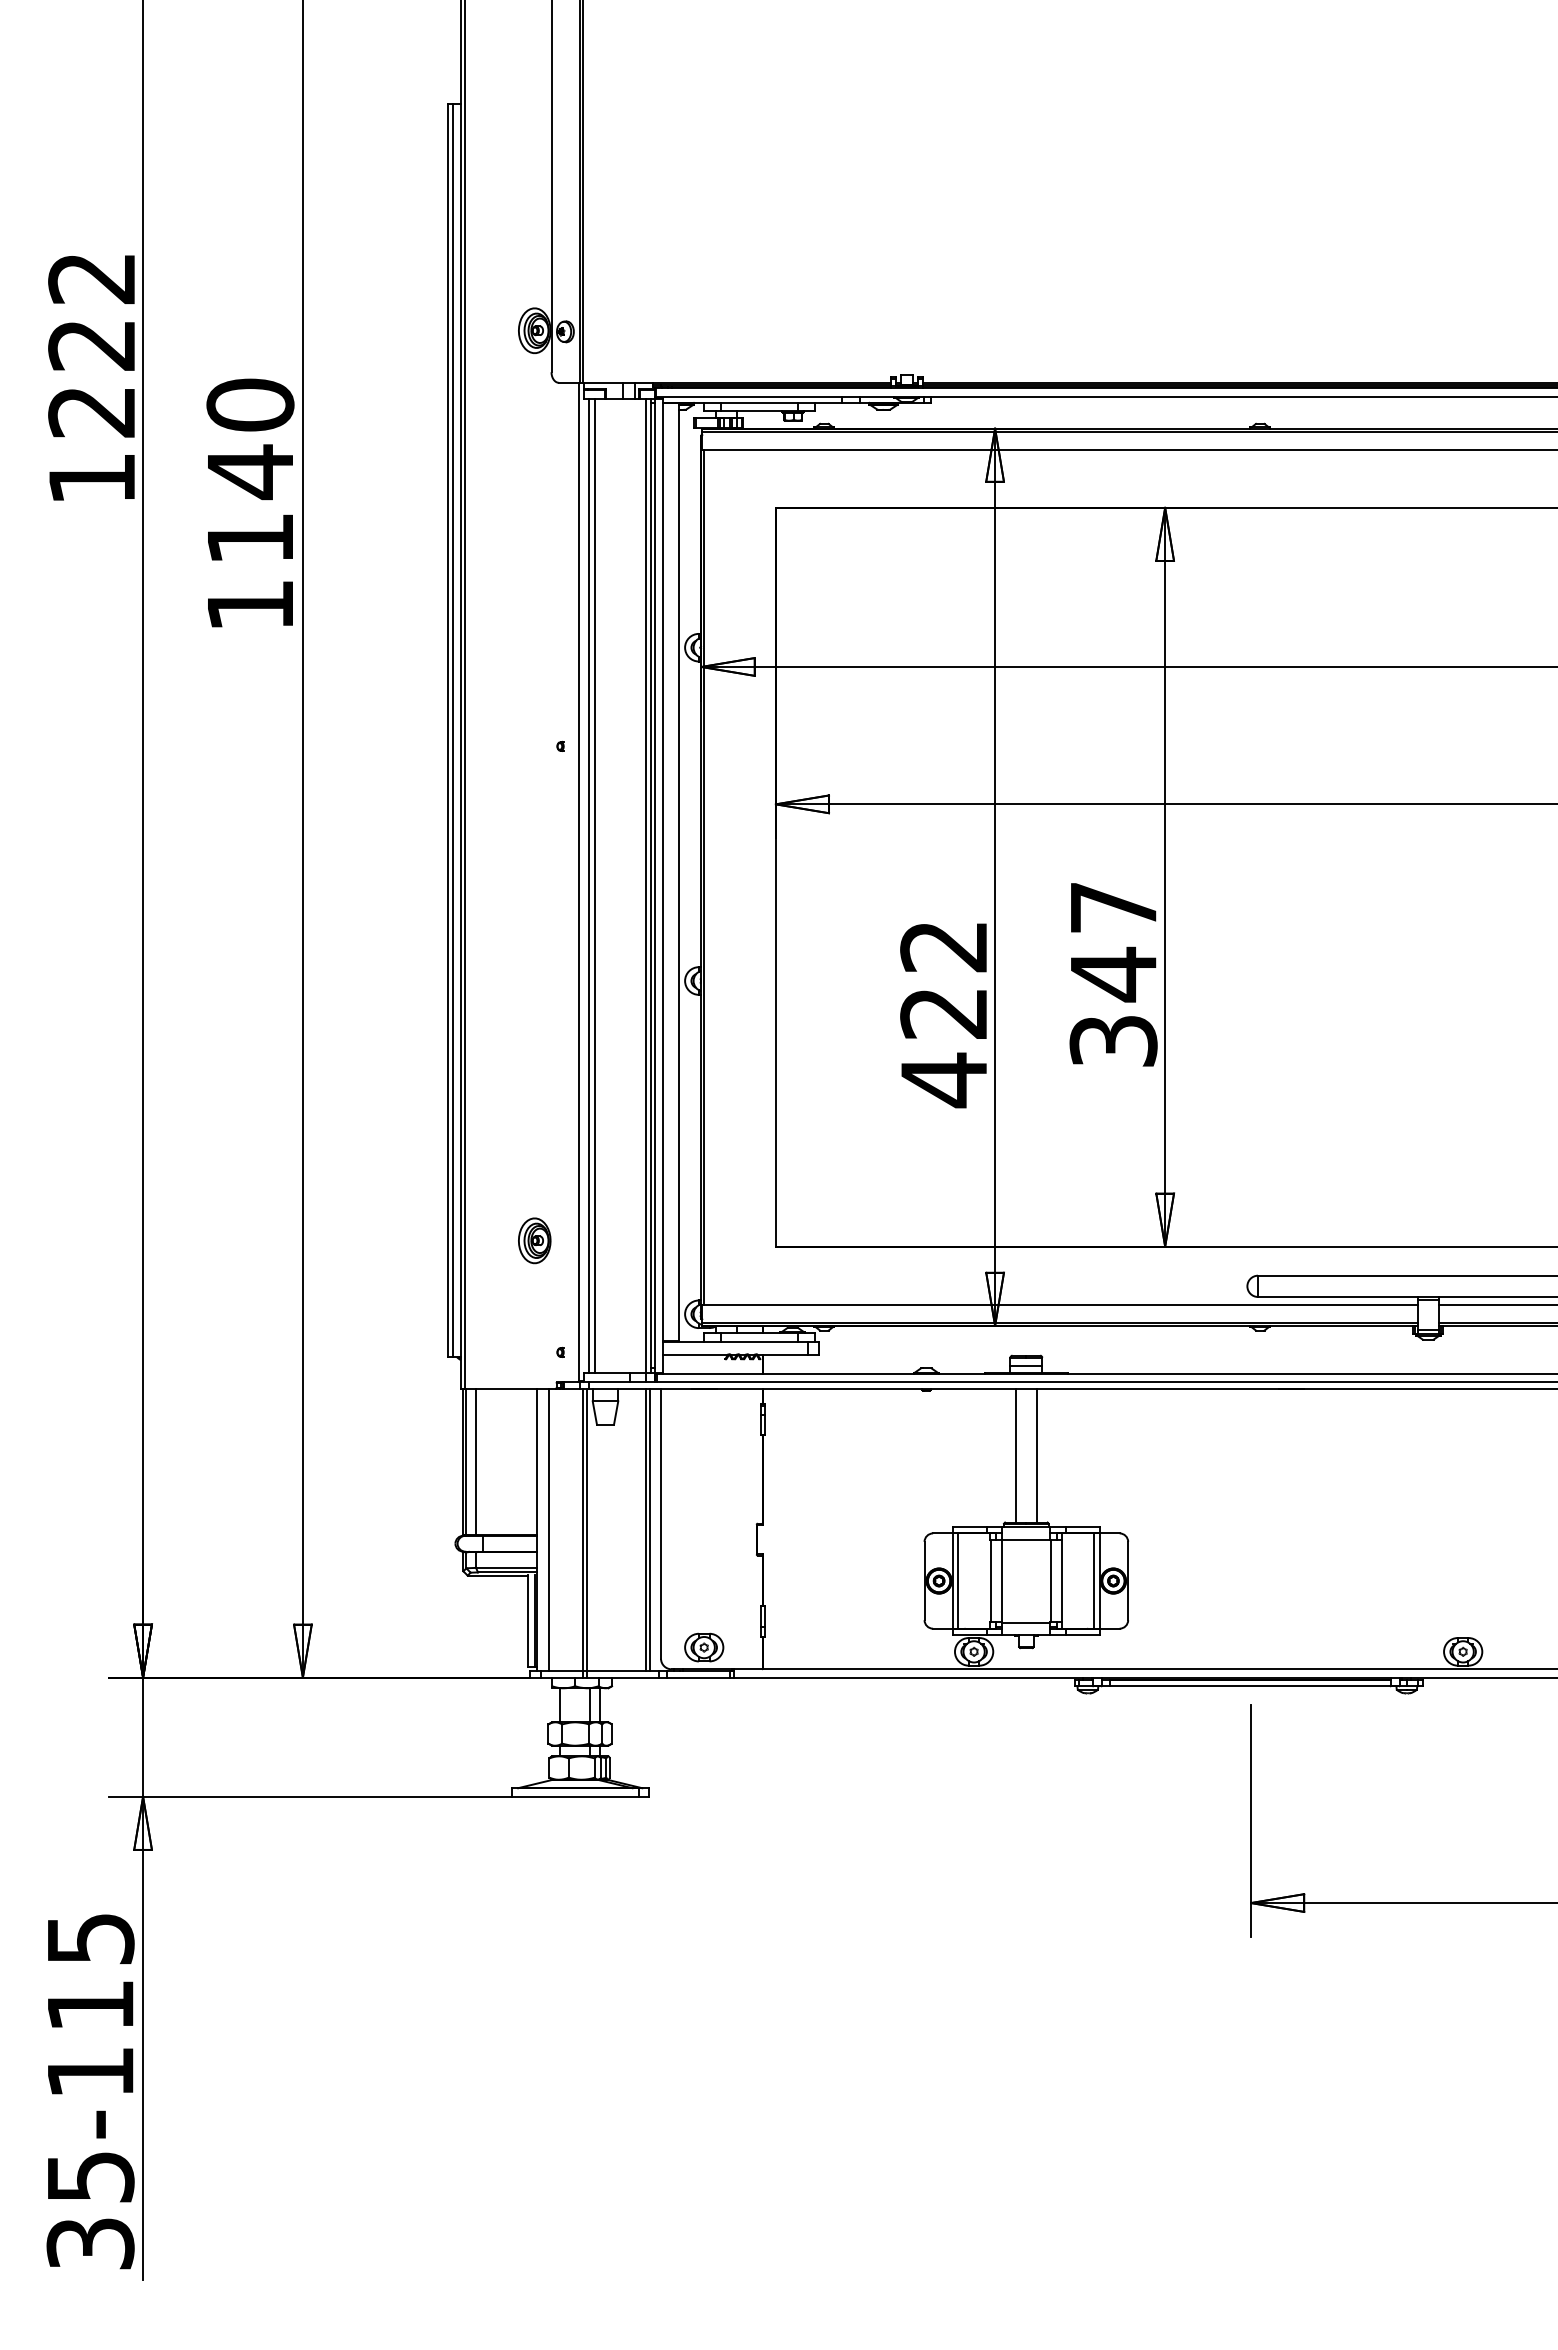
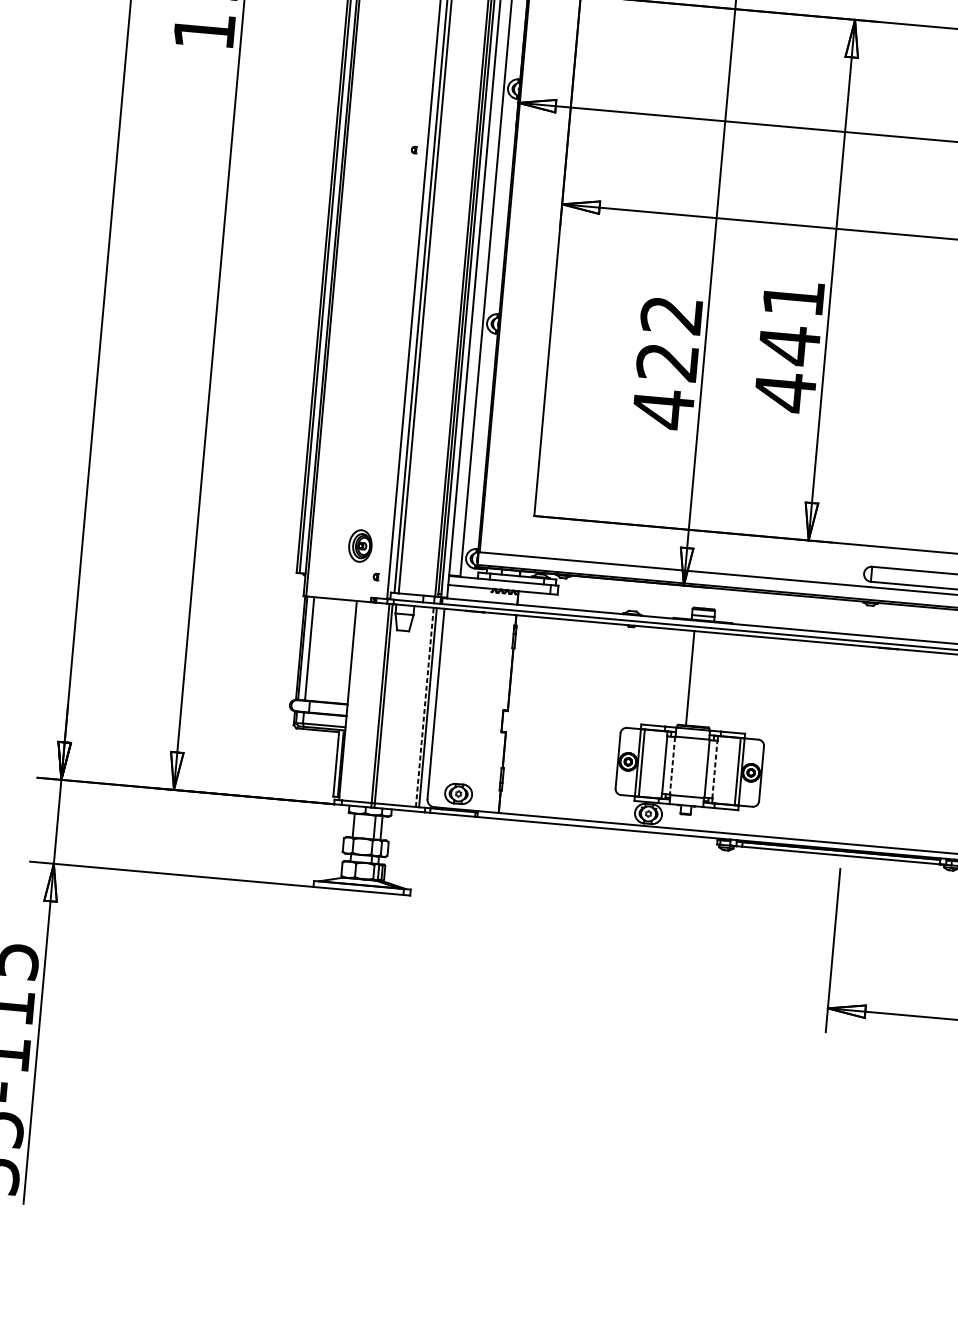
text: (1113, 976) -> (789, 346), 347 -> 441
part: (534, 1240) -> (360, 545), moved
line: (1036, 1455) -> (704, 679), removed
line: (549, 1529) -> (357, 701), removed
line: (645, 1529) -> (424, 707), solid -> dashed
line: (1001, 1581) -> (672, 766), solid -> dashed
line: (1061, 1581) -> (714, 769), solid -> dashed

